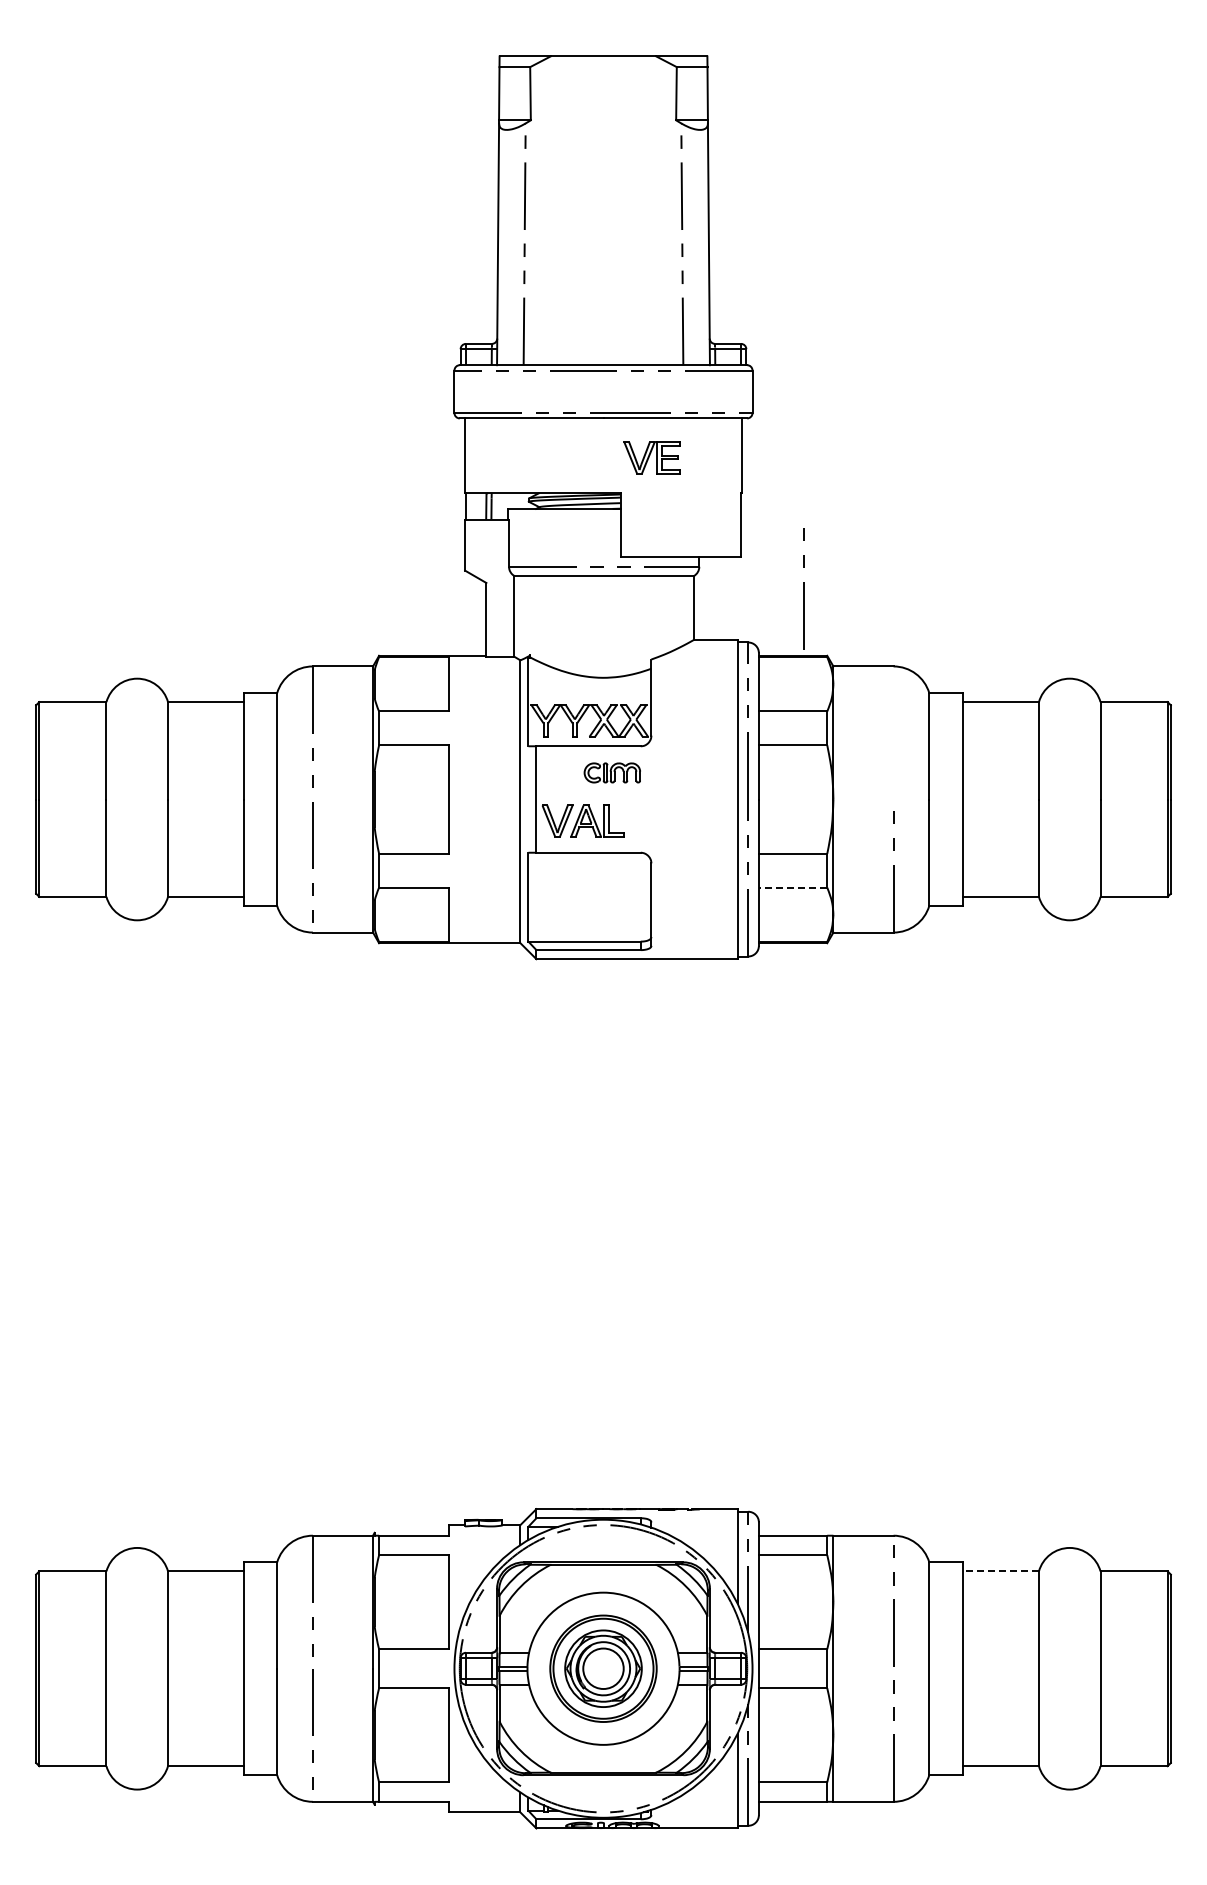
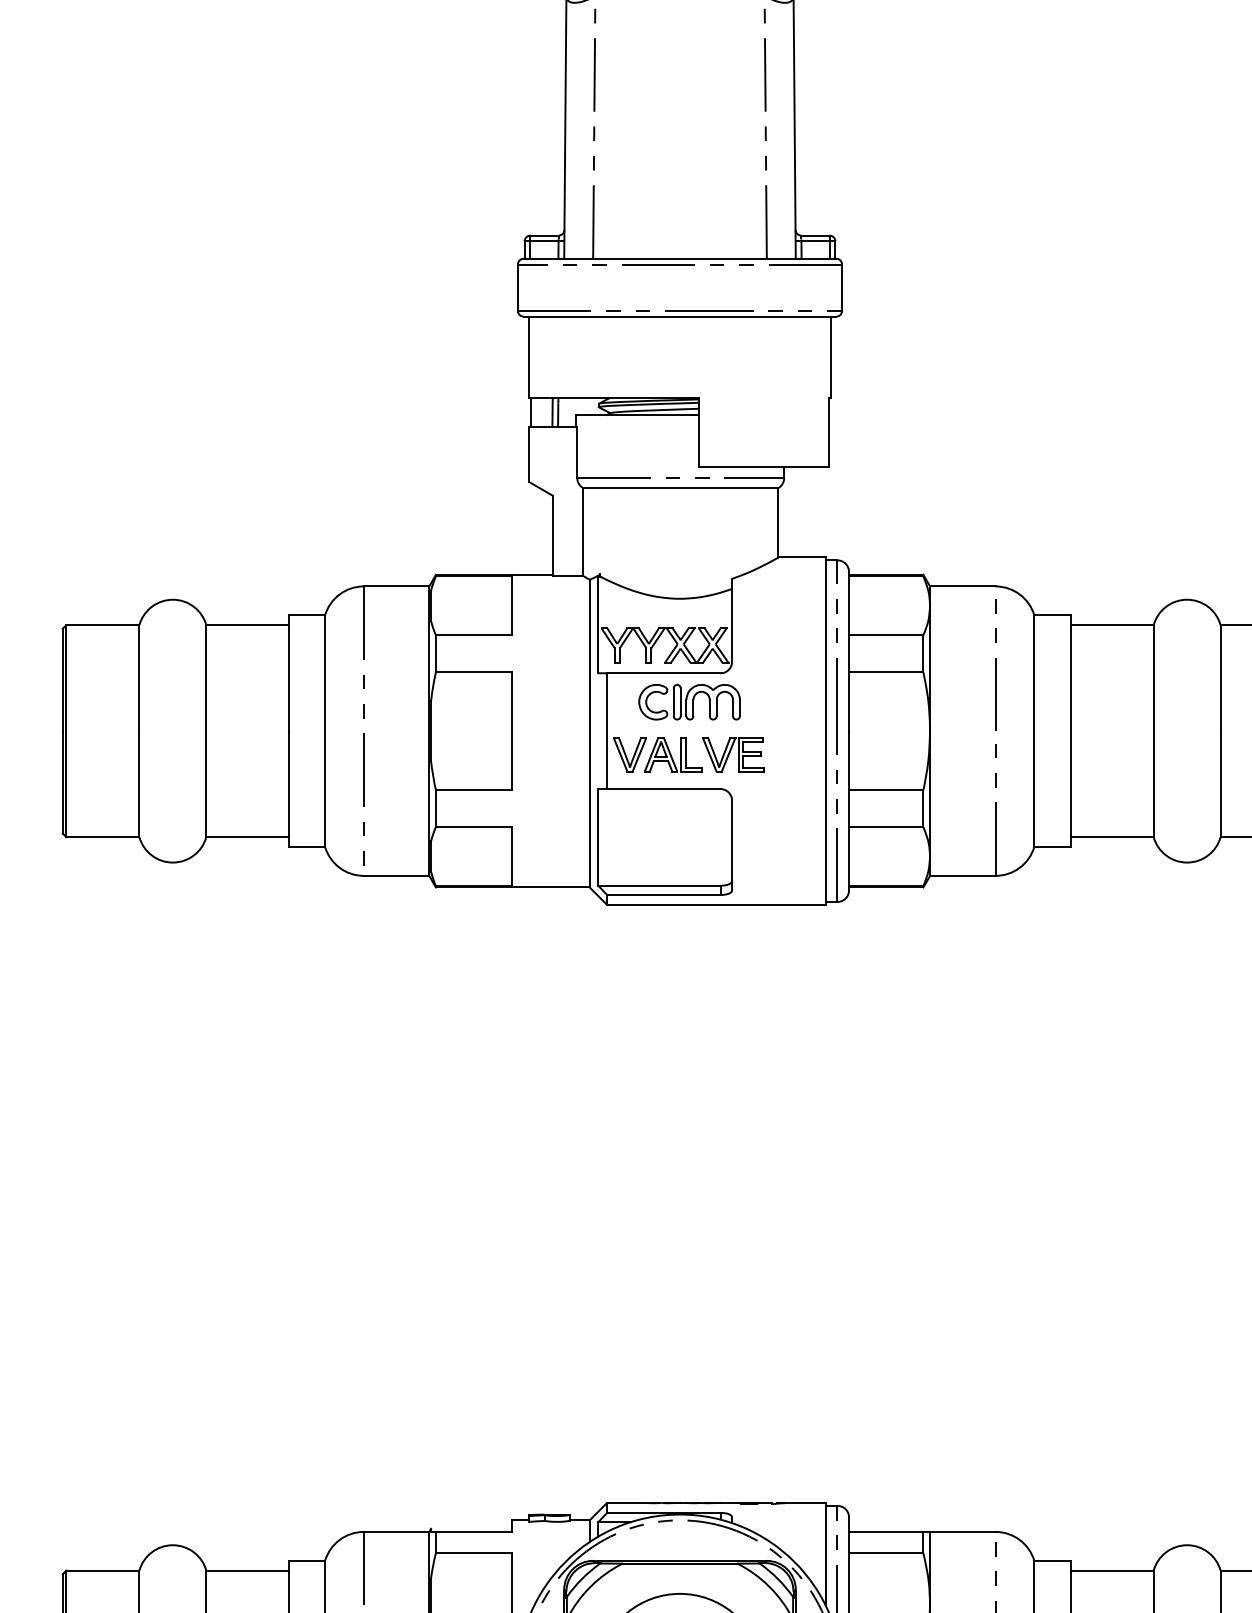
part: (651, 457) -> (732, 753), moved
line: (803, 588) -> (995, 664), moved
part: (612, 772) -> (689, 701), size x1.67
line: (792, 887) -> (885, 826), dashed -> solid
line: (1001, 1571) -> (1112, 1570), dashed -> solid

